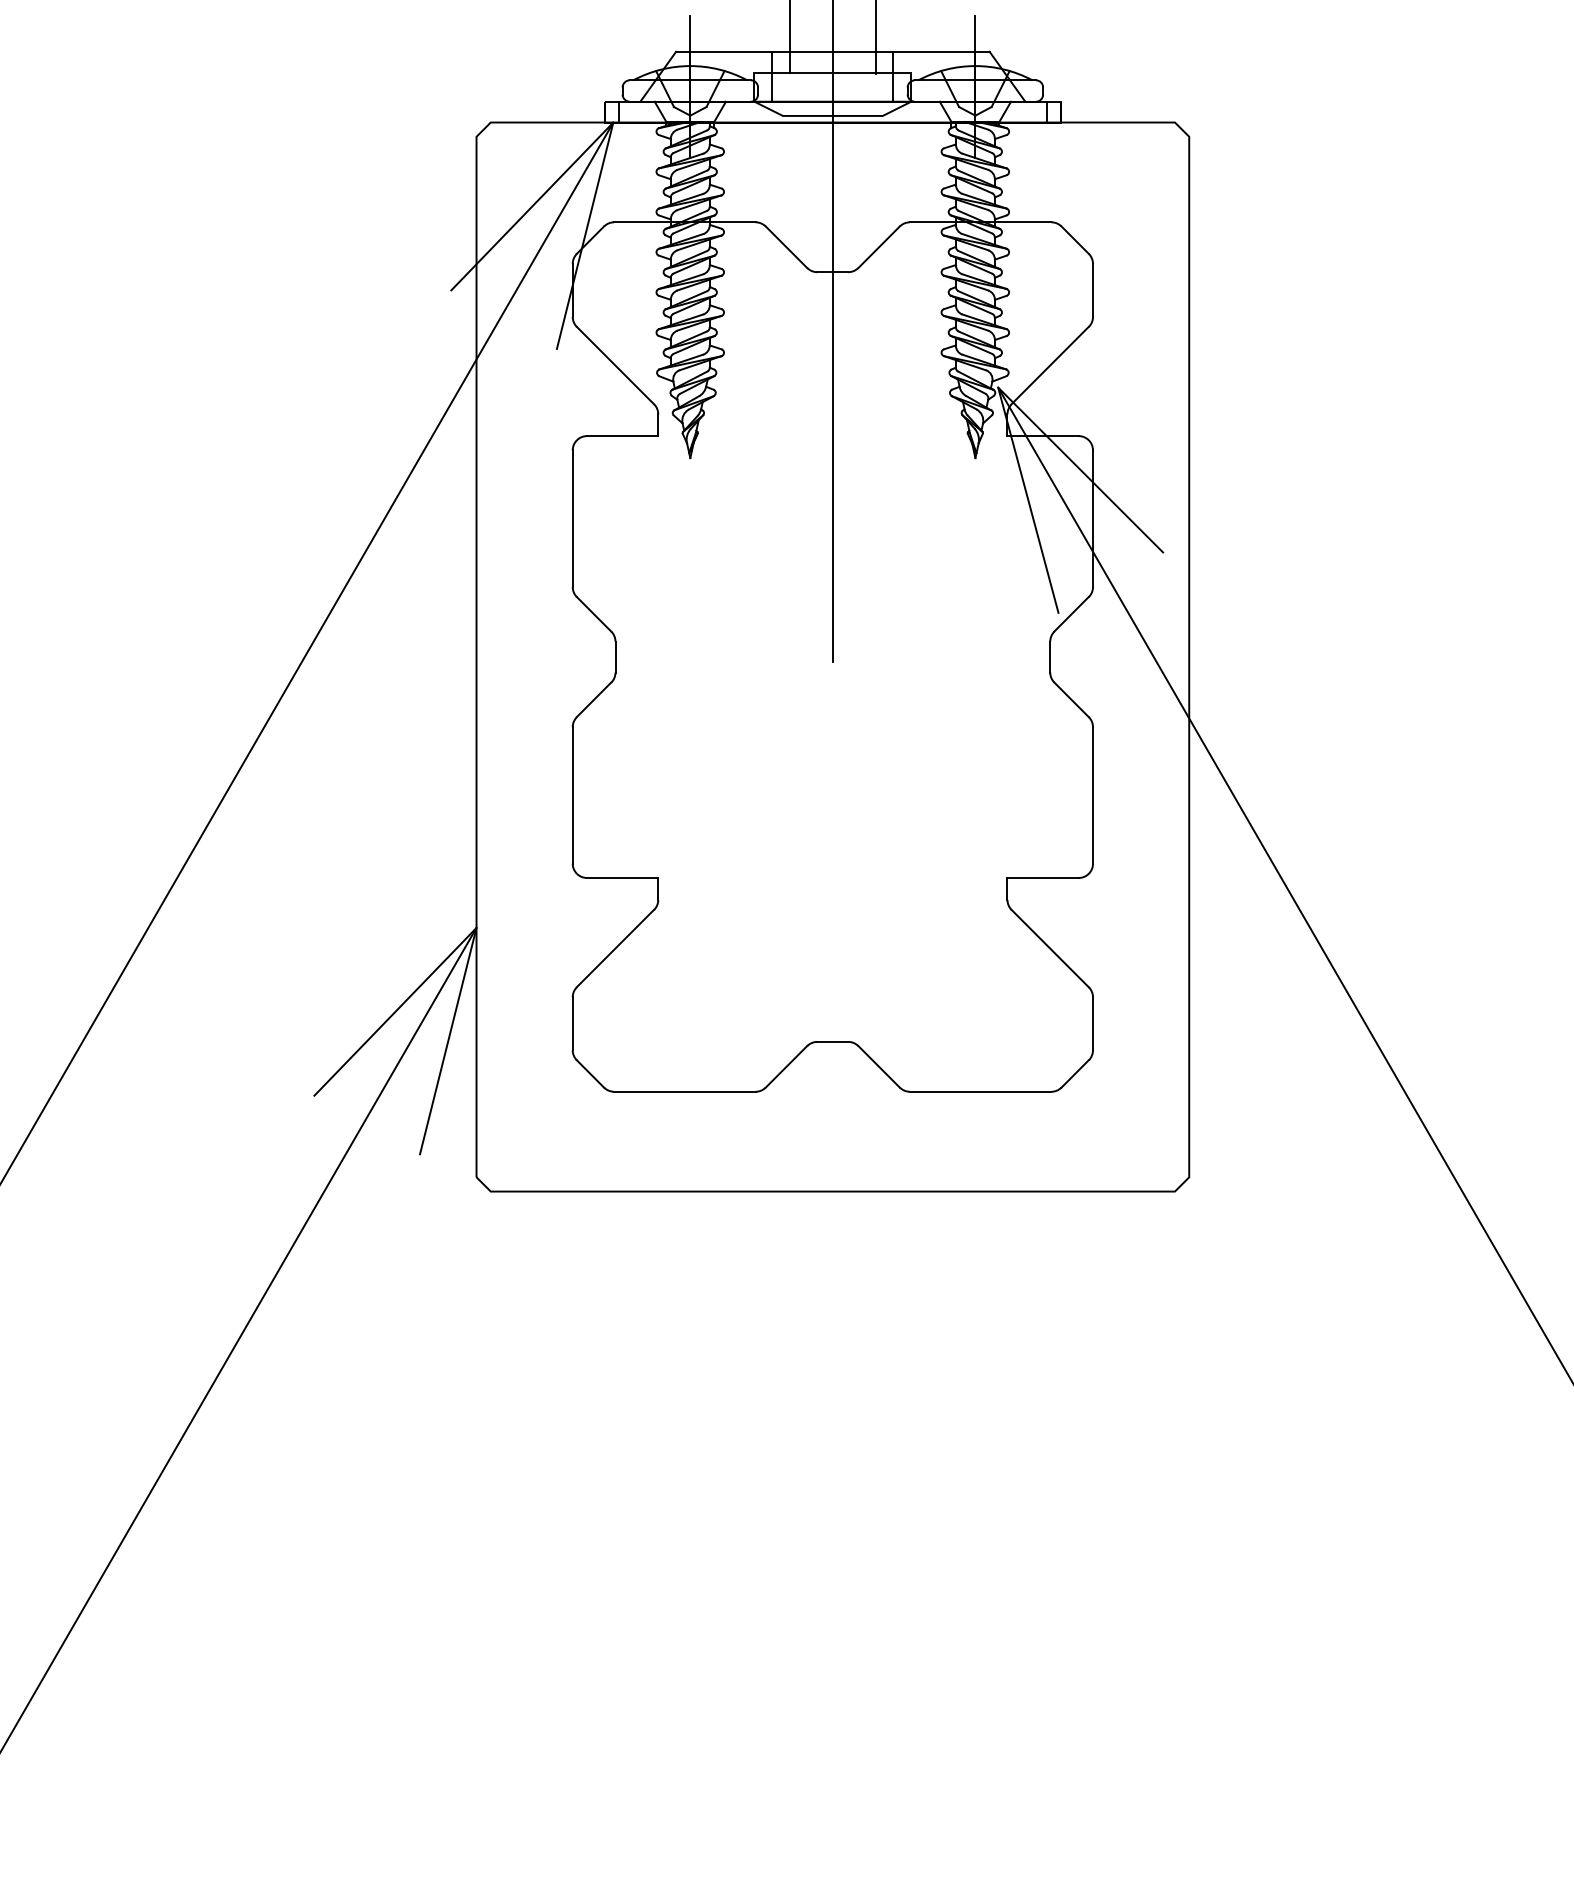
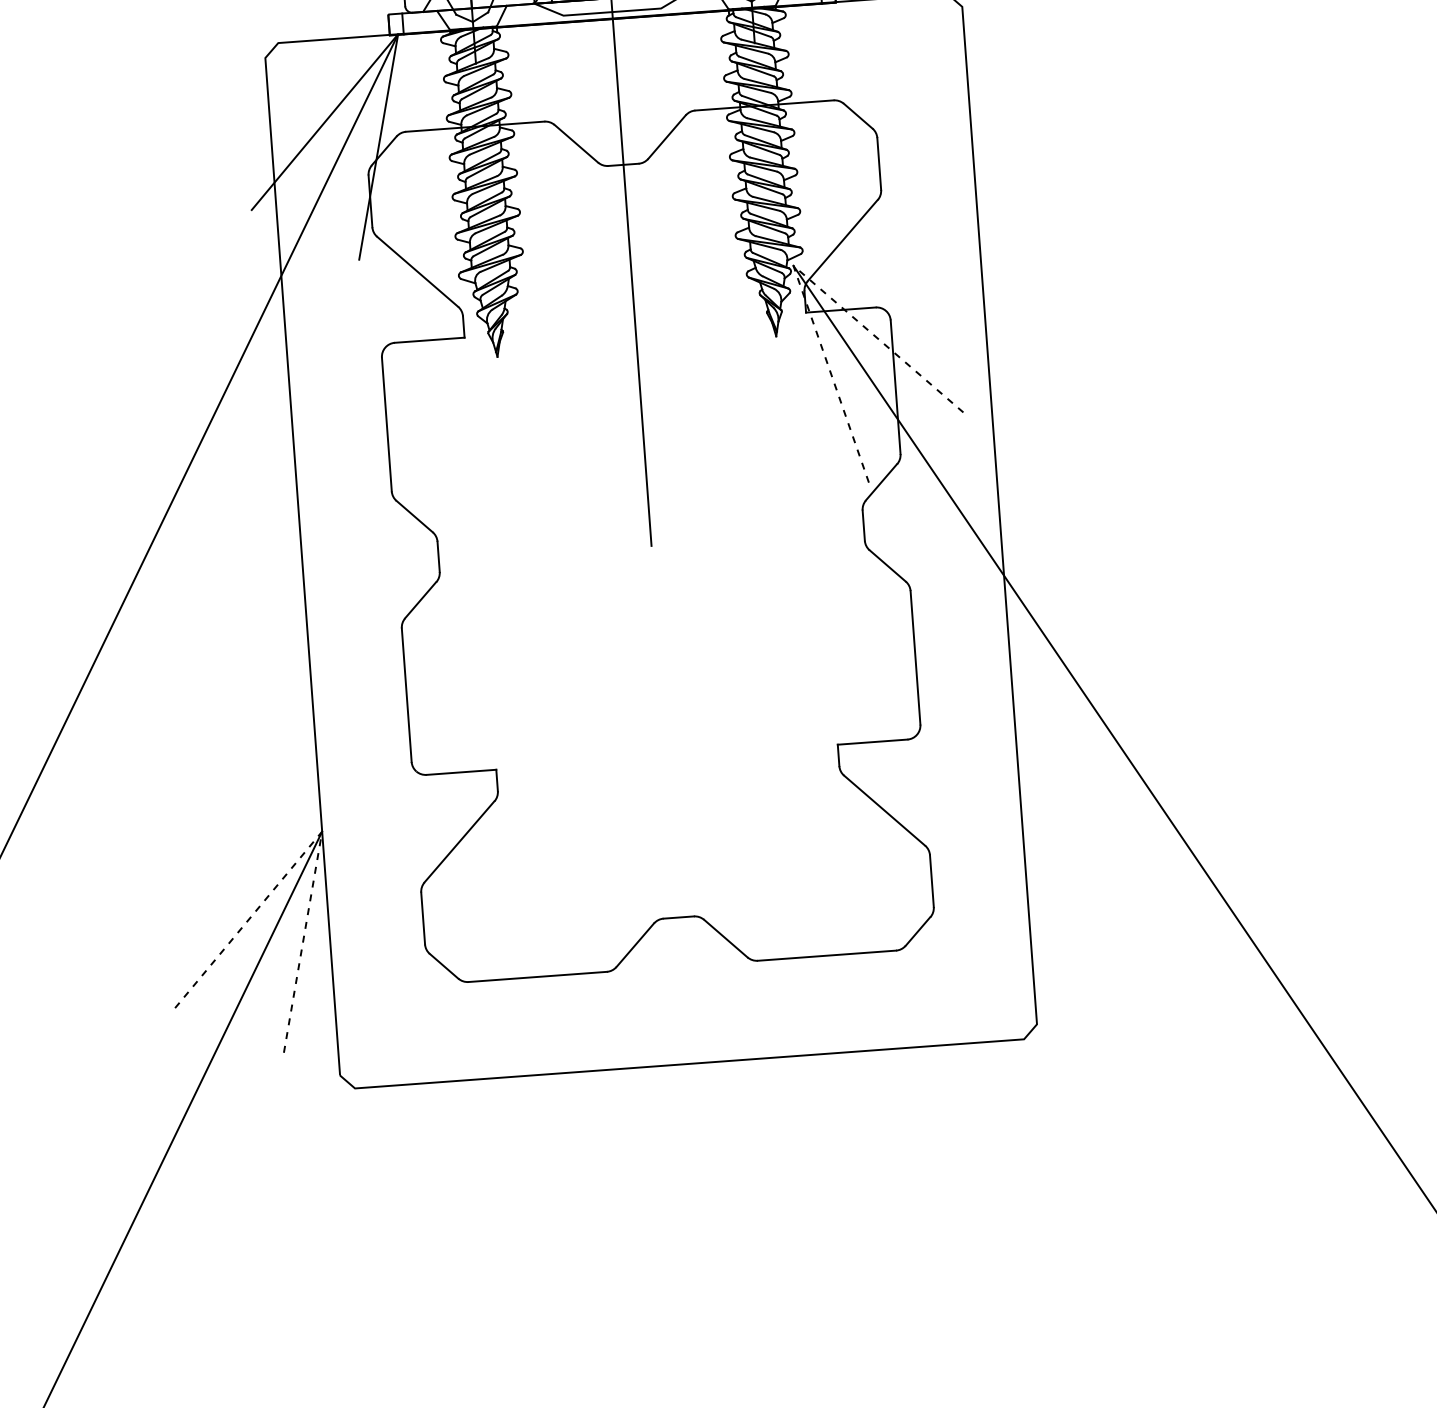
line: (998, 387) -> (793, 265), solid -> dashed
line: (476, 927) -> (322, 831), solid -> dashed

